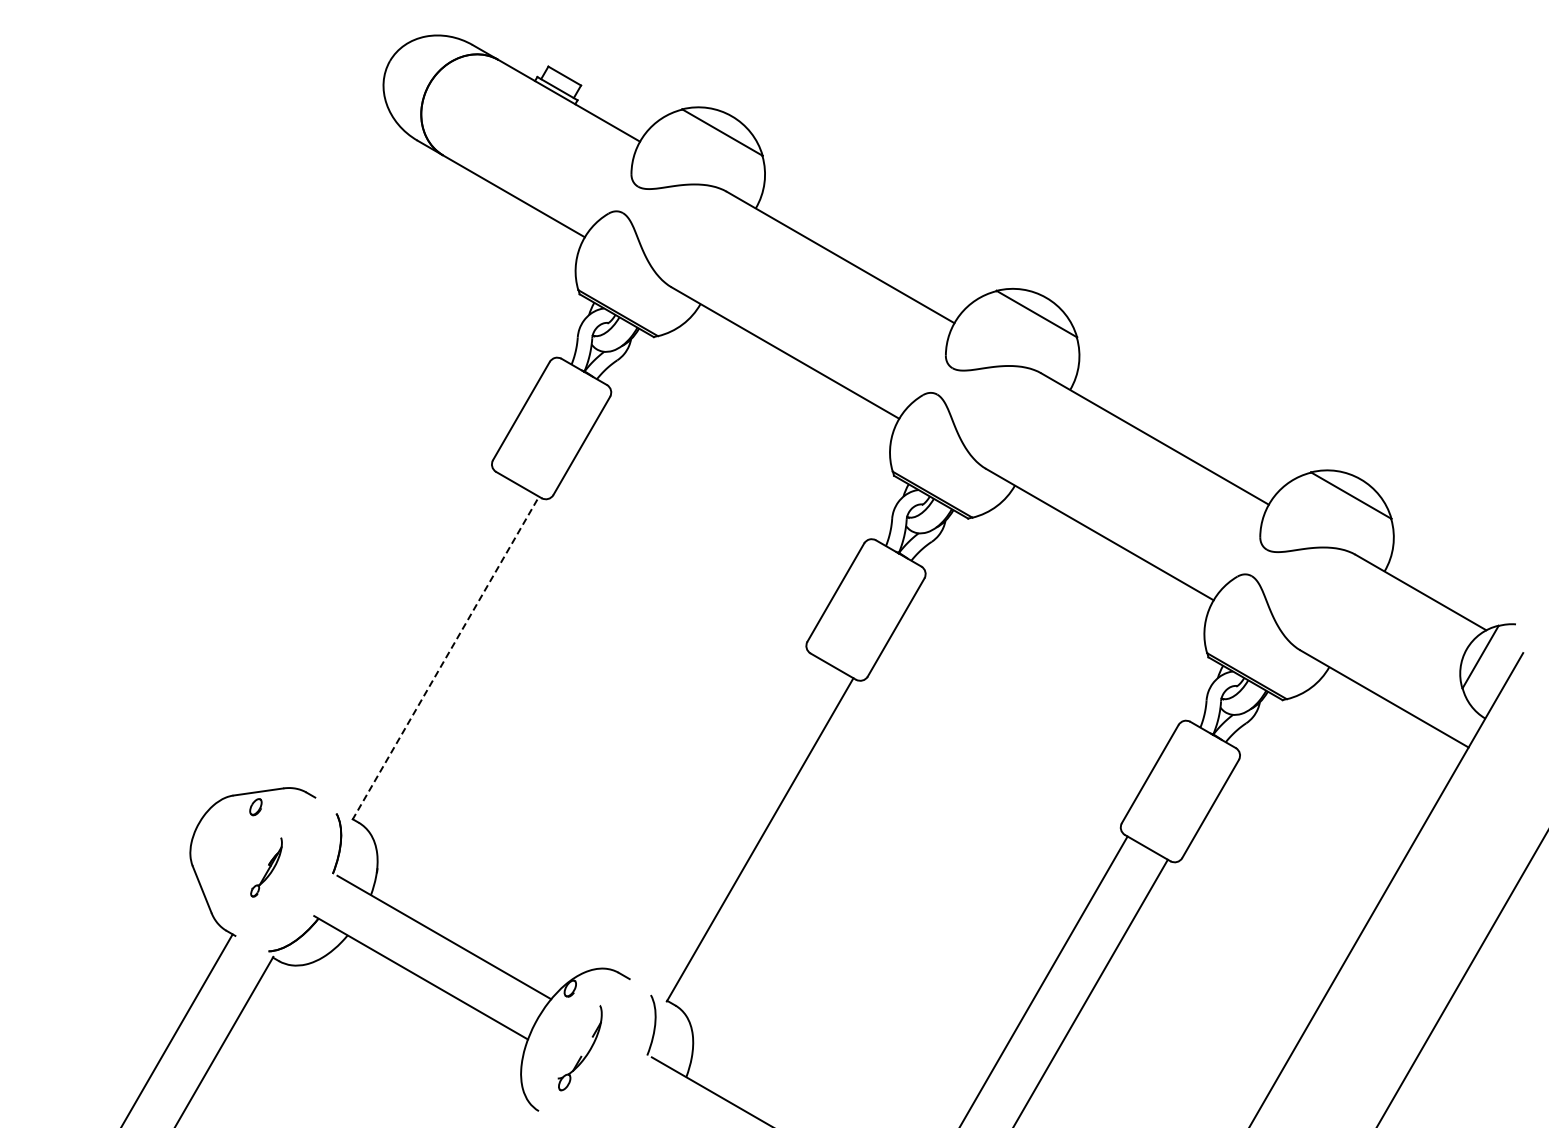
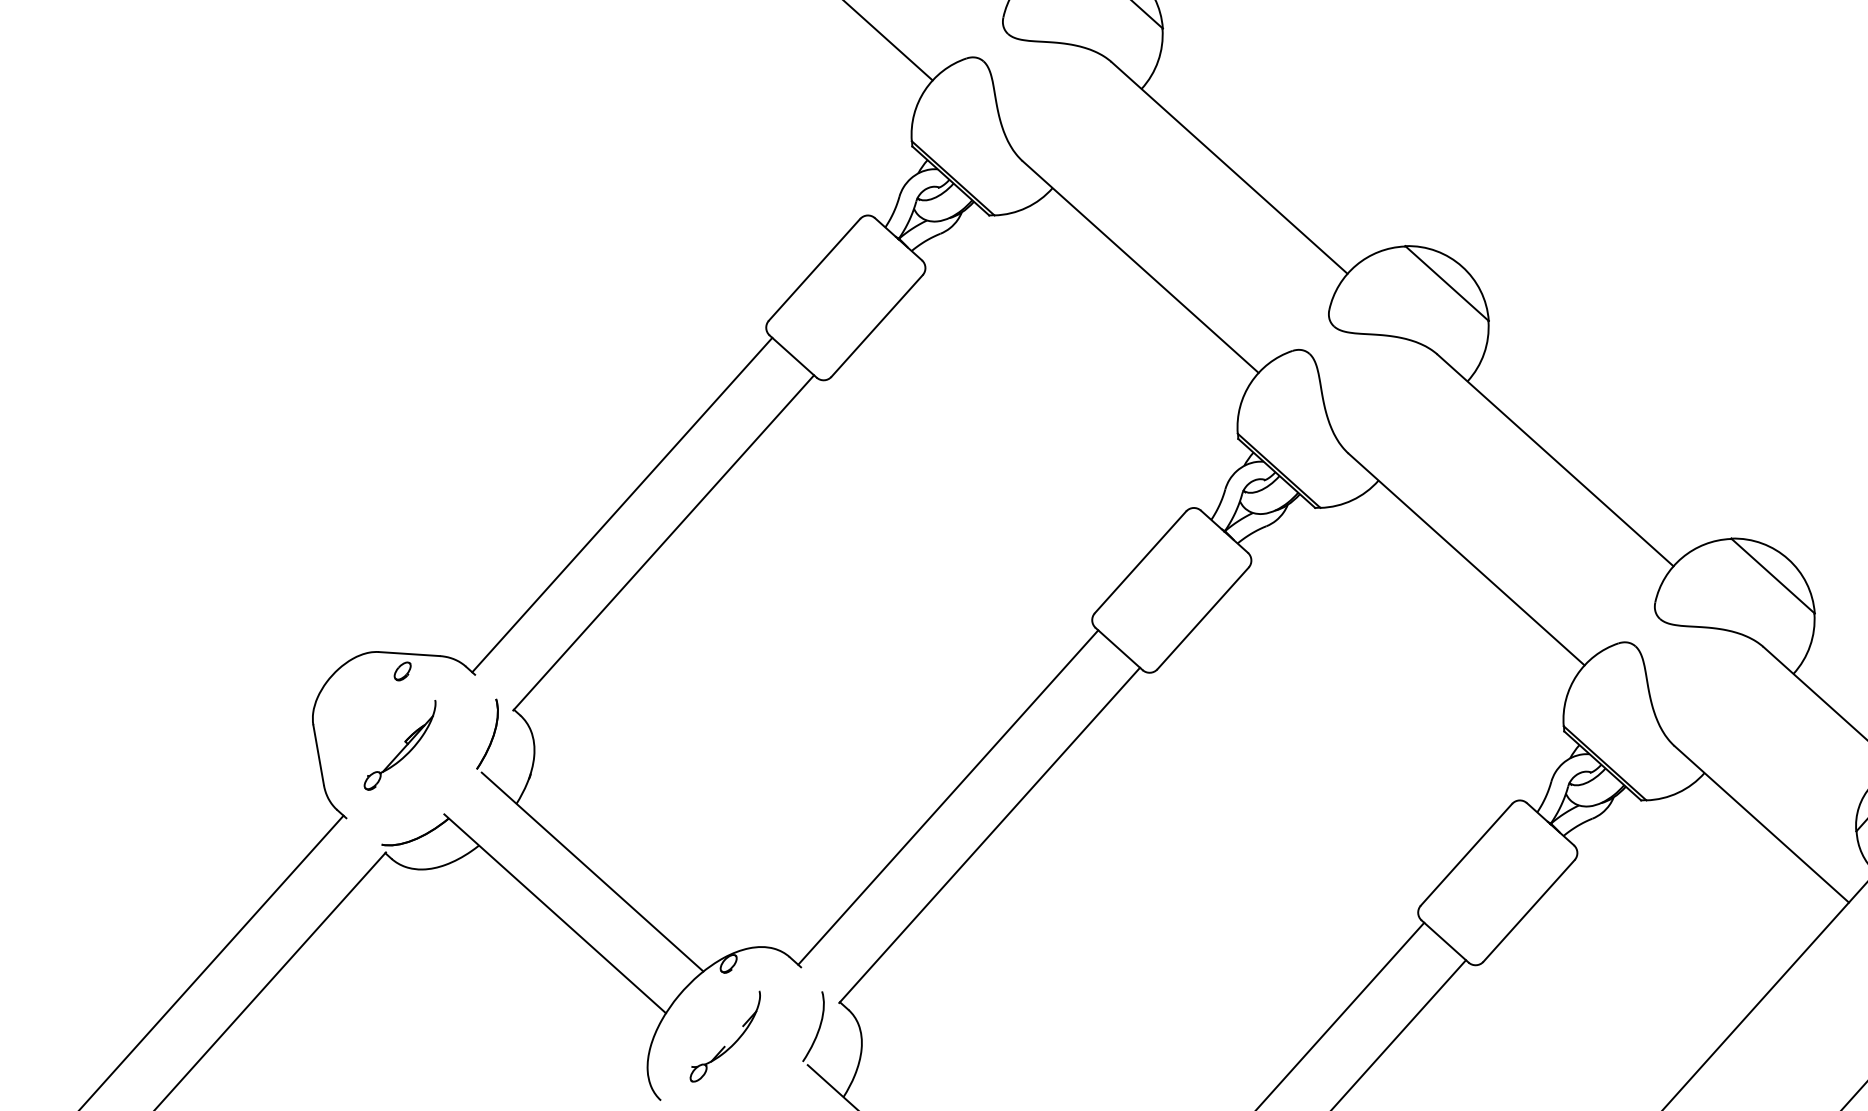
line: (405, 634) -> (622, 504), added
line: (445, 658) -> (663, 543), dashed -> solid
line: (719, 815) -> (947, 796), added
part: (266, 867) -> (400, 745), size x1.43

